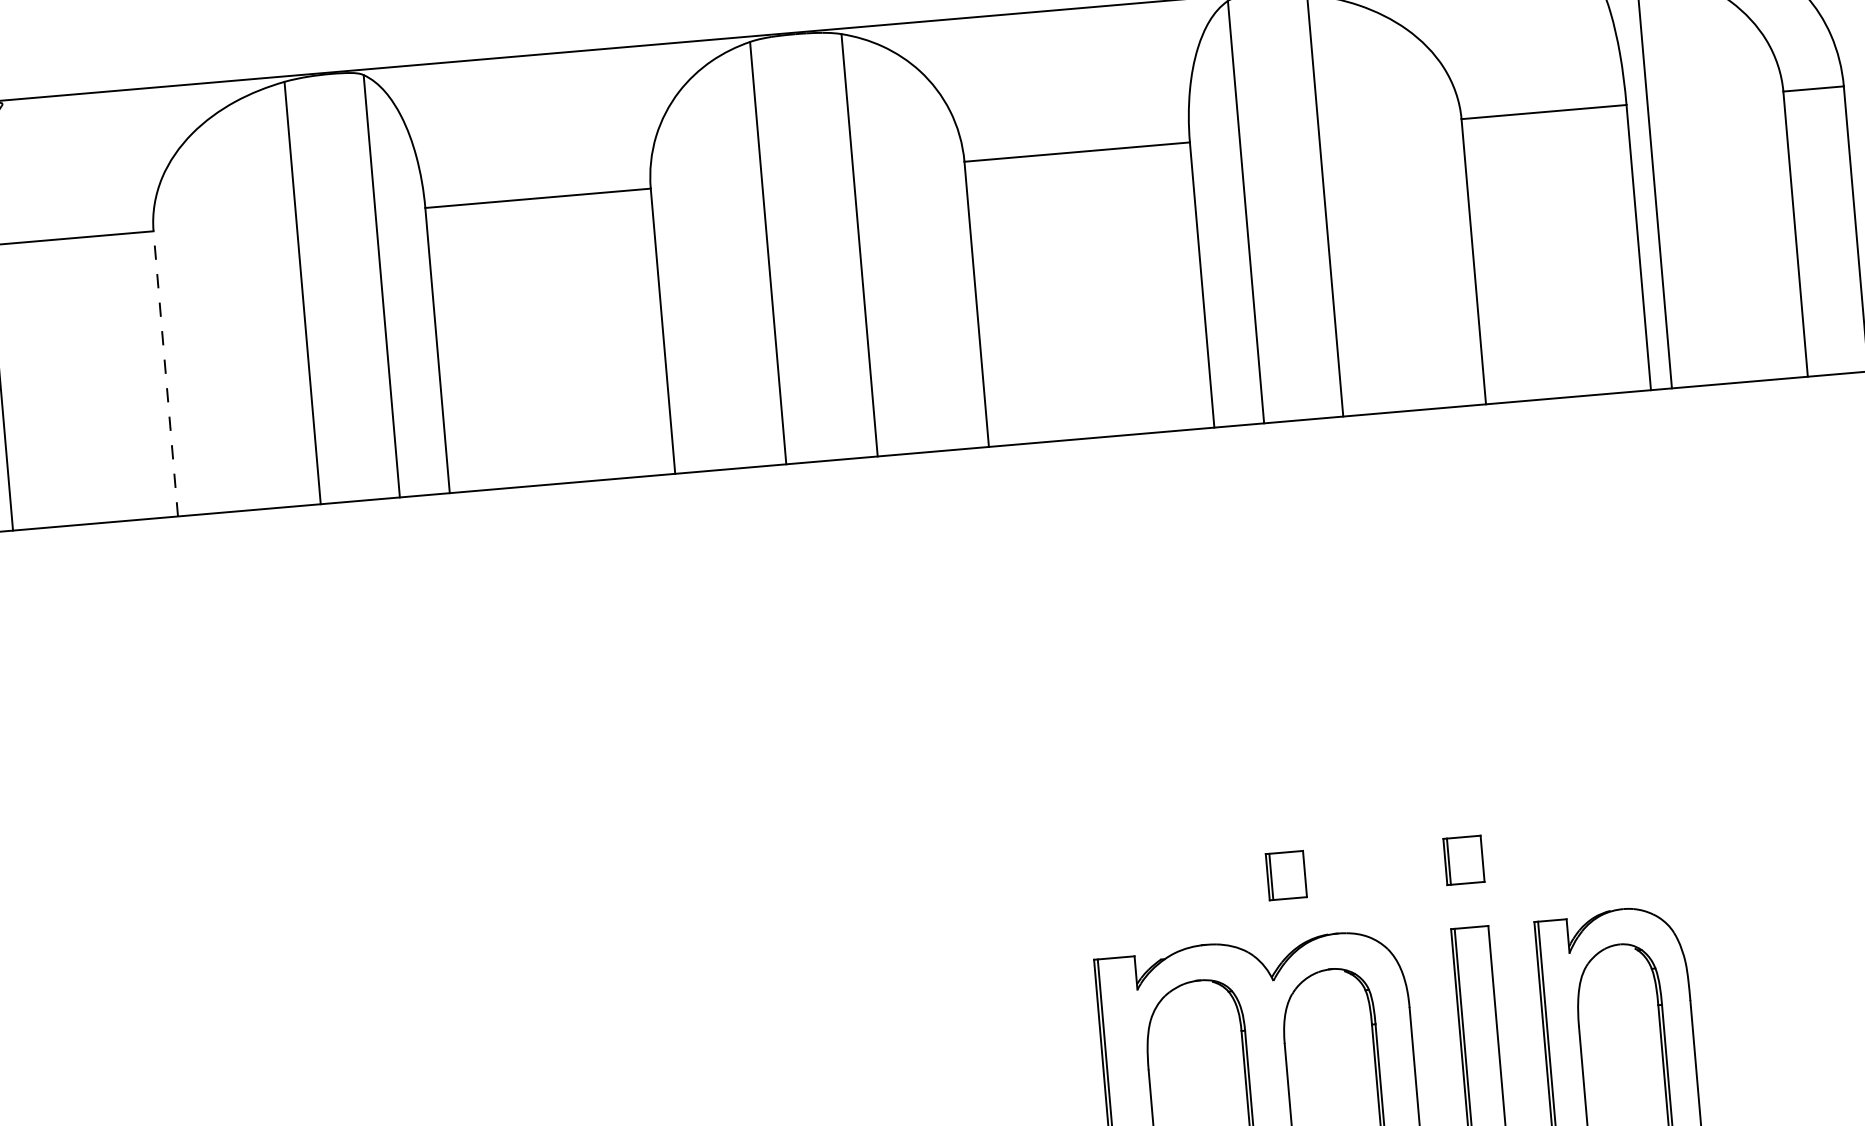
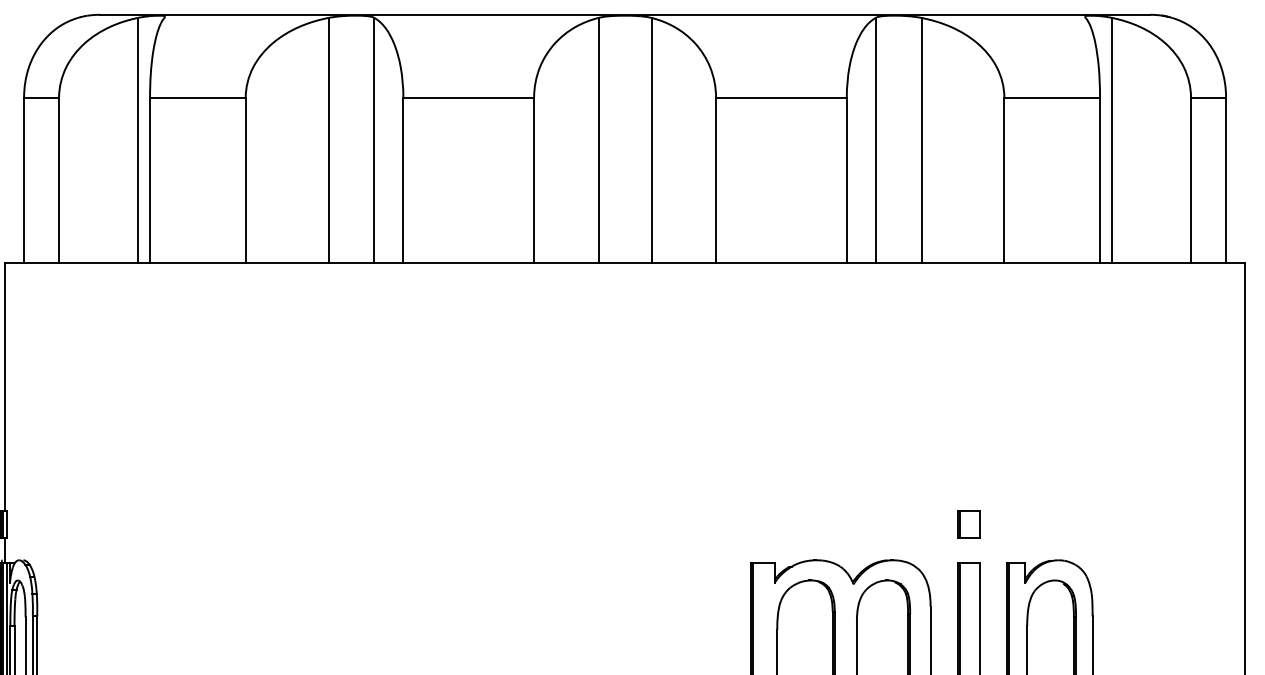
line: (165, 374) -> (245, 180), dashed -> solid
part: (1285, 875) -> (865, 524), removed

